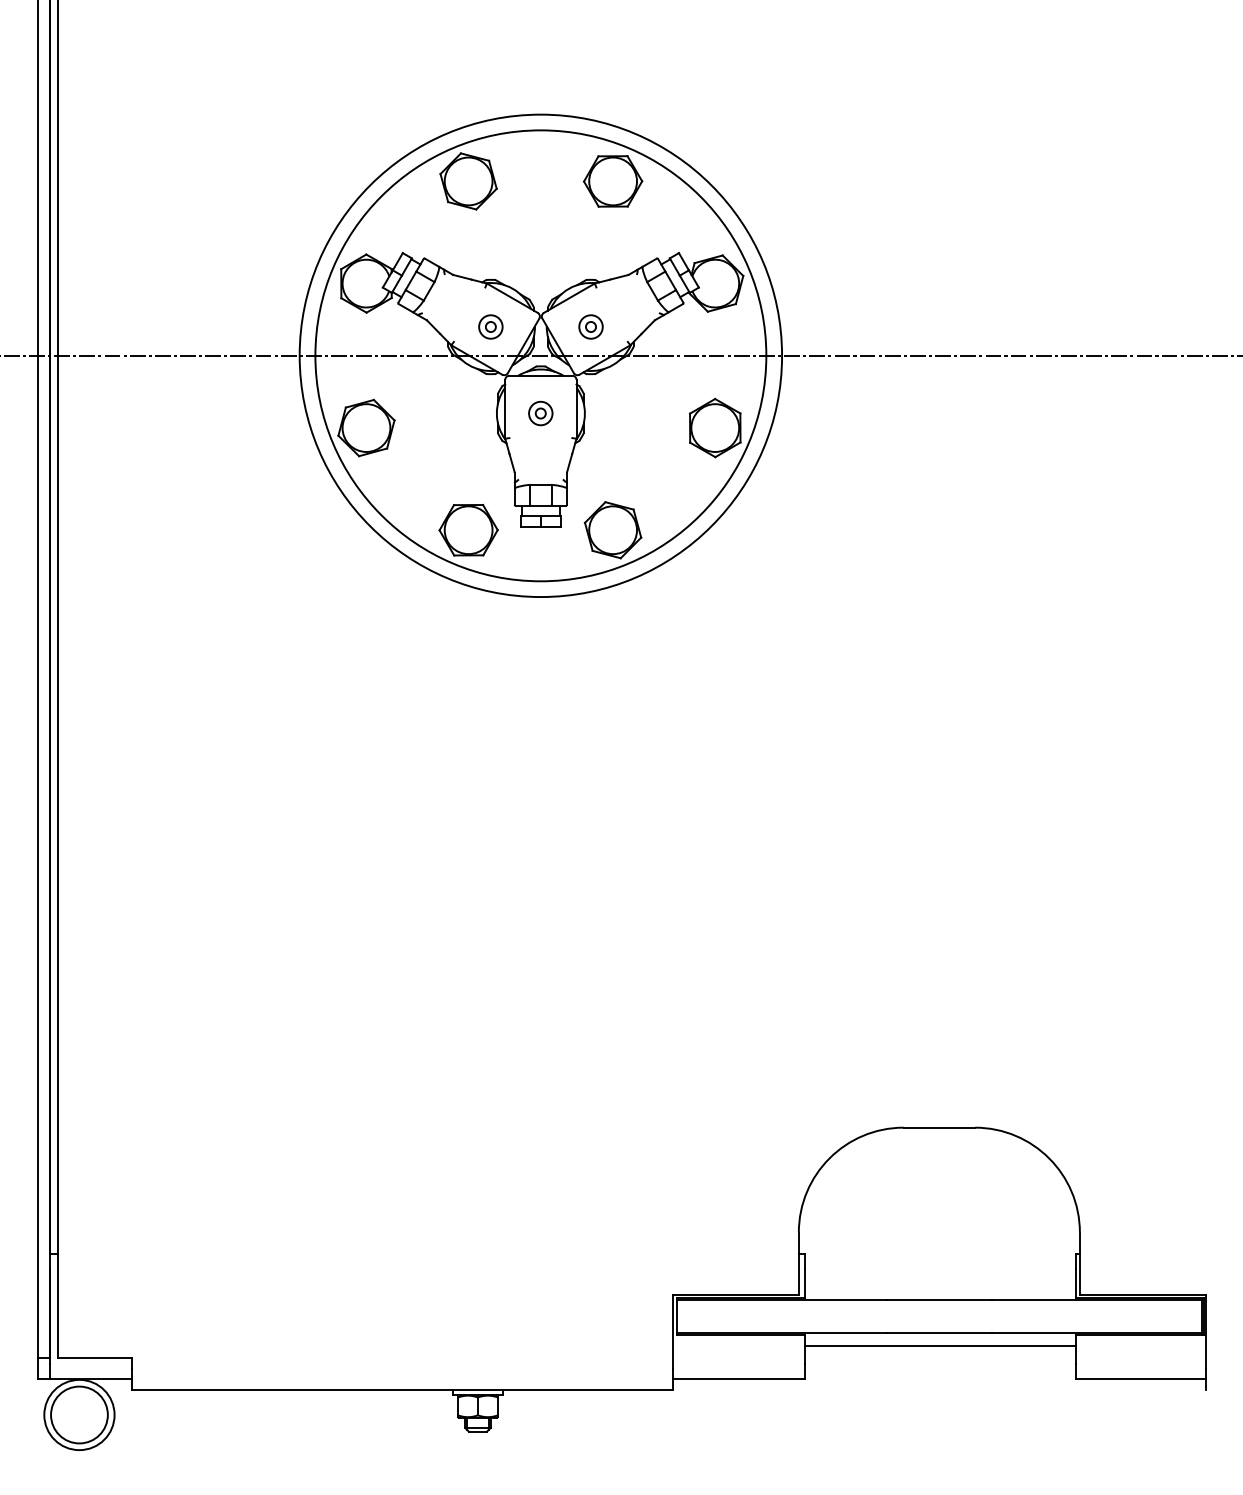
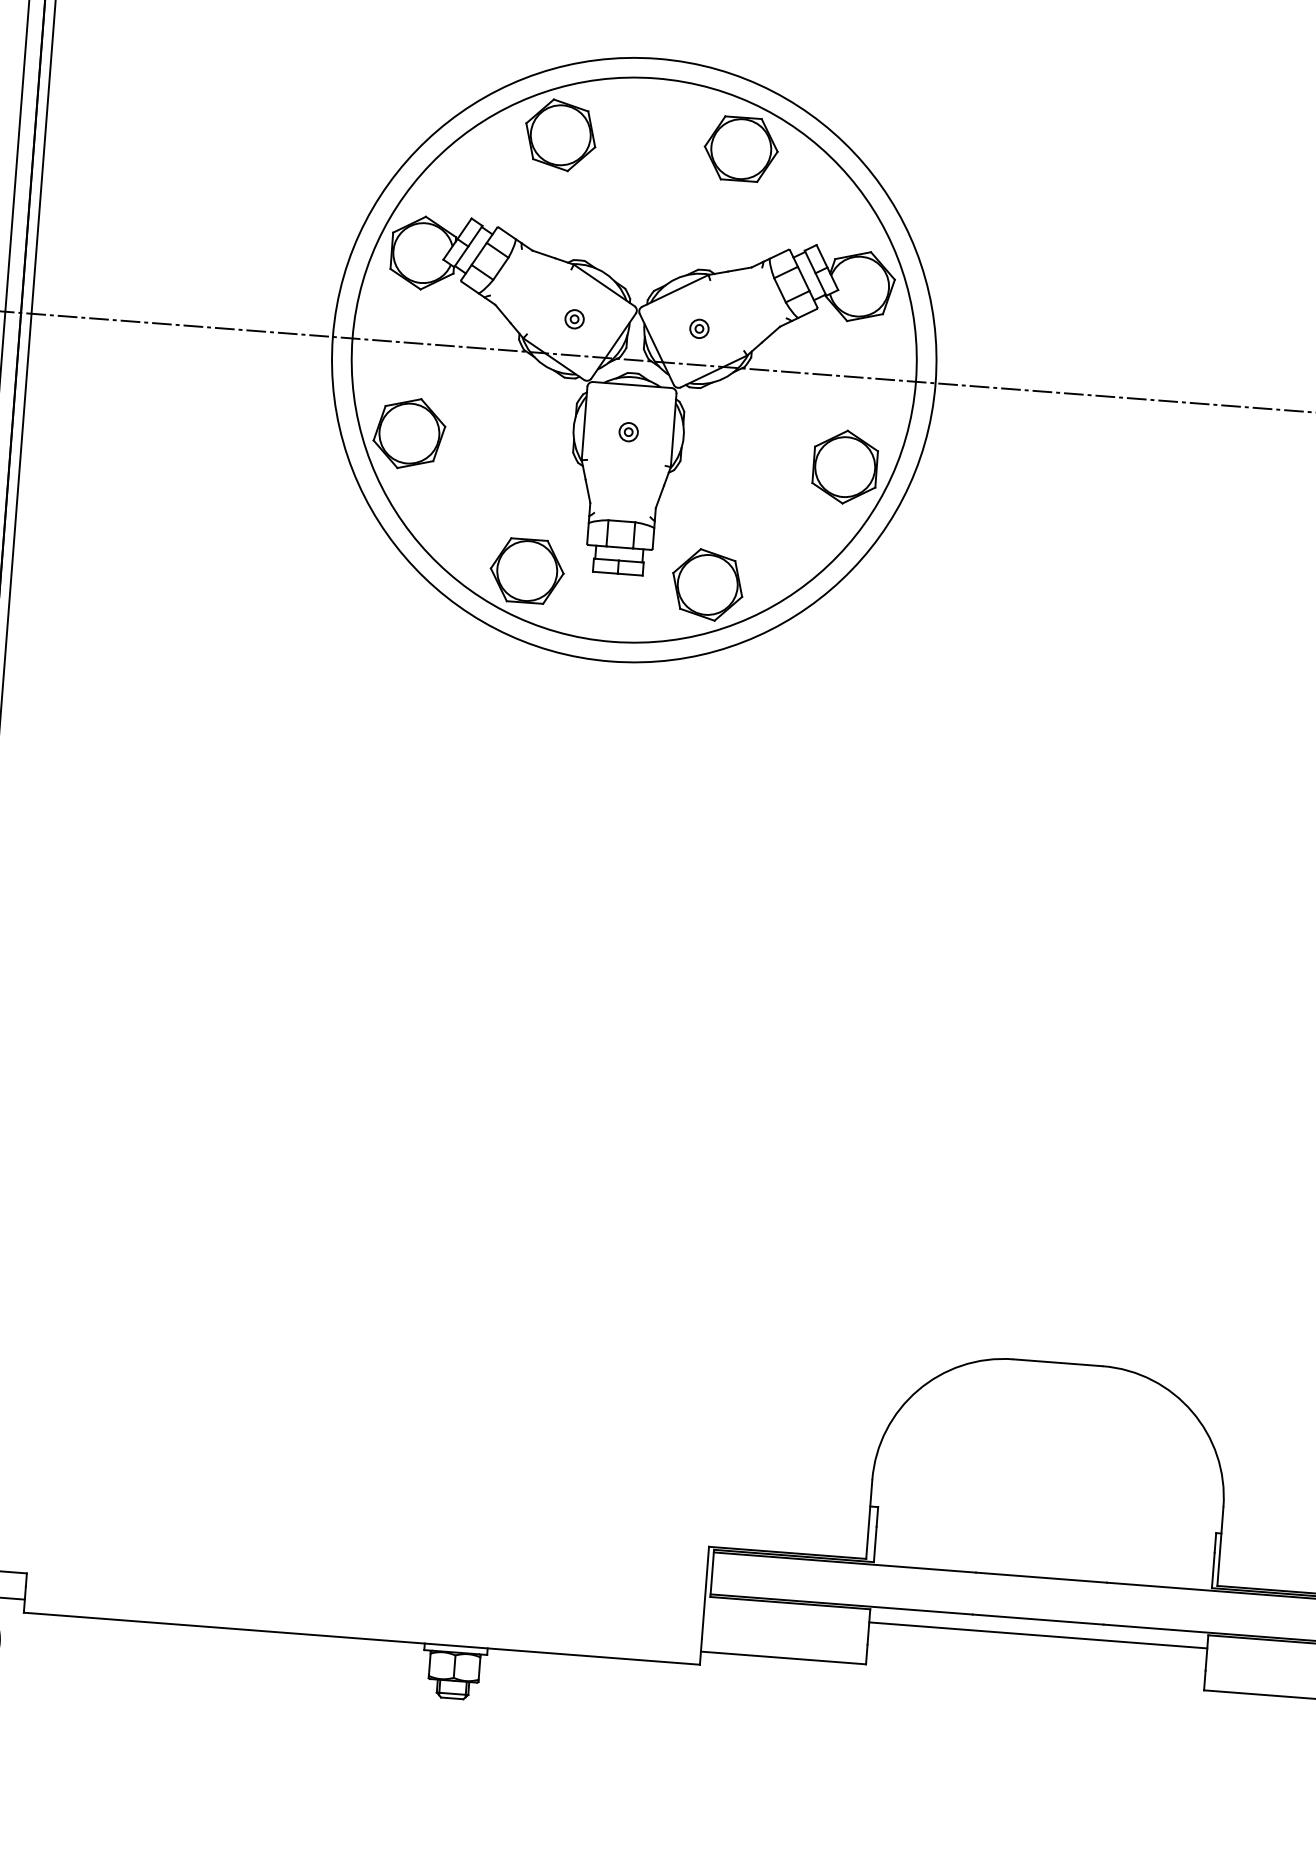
part: (490, 326) -> (574, 318), size x0.62
part: (590, 326) -> (699, 328), size x0.62
part: (540, 413) -> (628, 432), size x0.62

